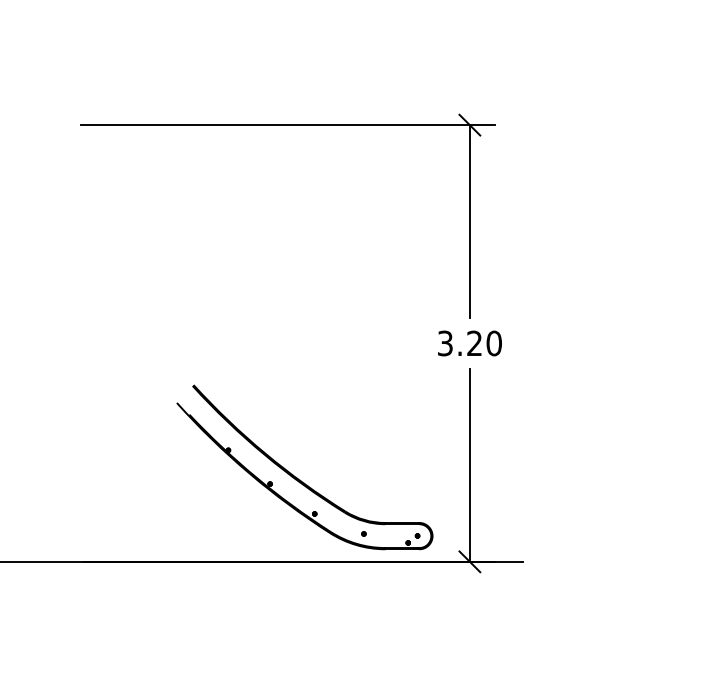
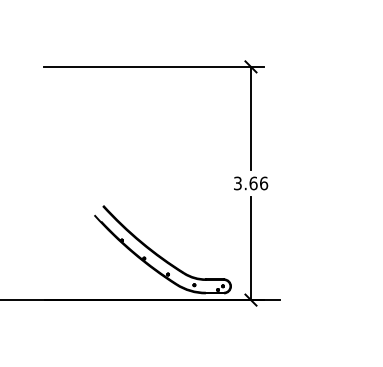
text: (483, 343) -> (258, 183), 3.20 -> 3.66

